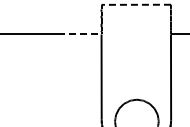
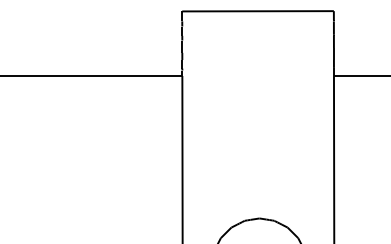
line: (136, 4) -> (258, 10), dashed -> solid
line: (79, 34) -> (134, 76), dashed -> solid

